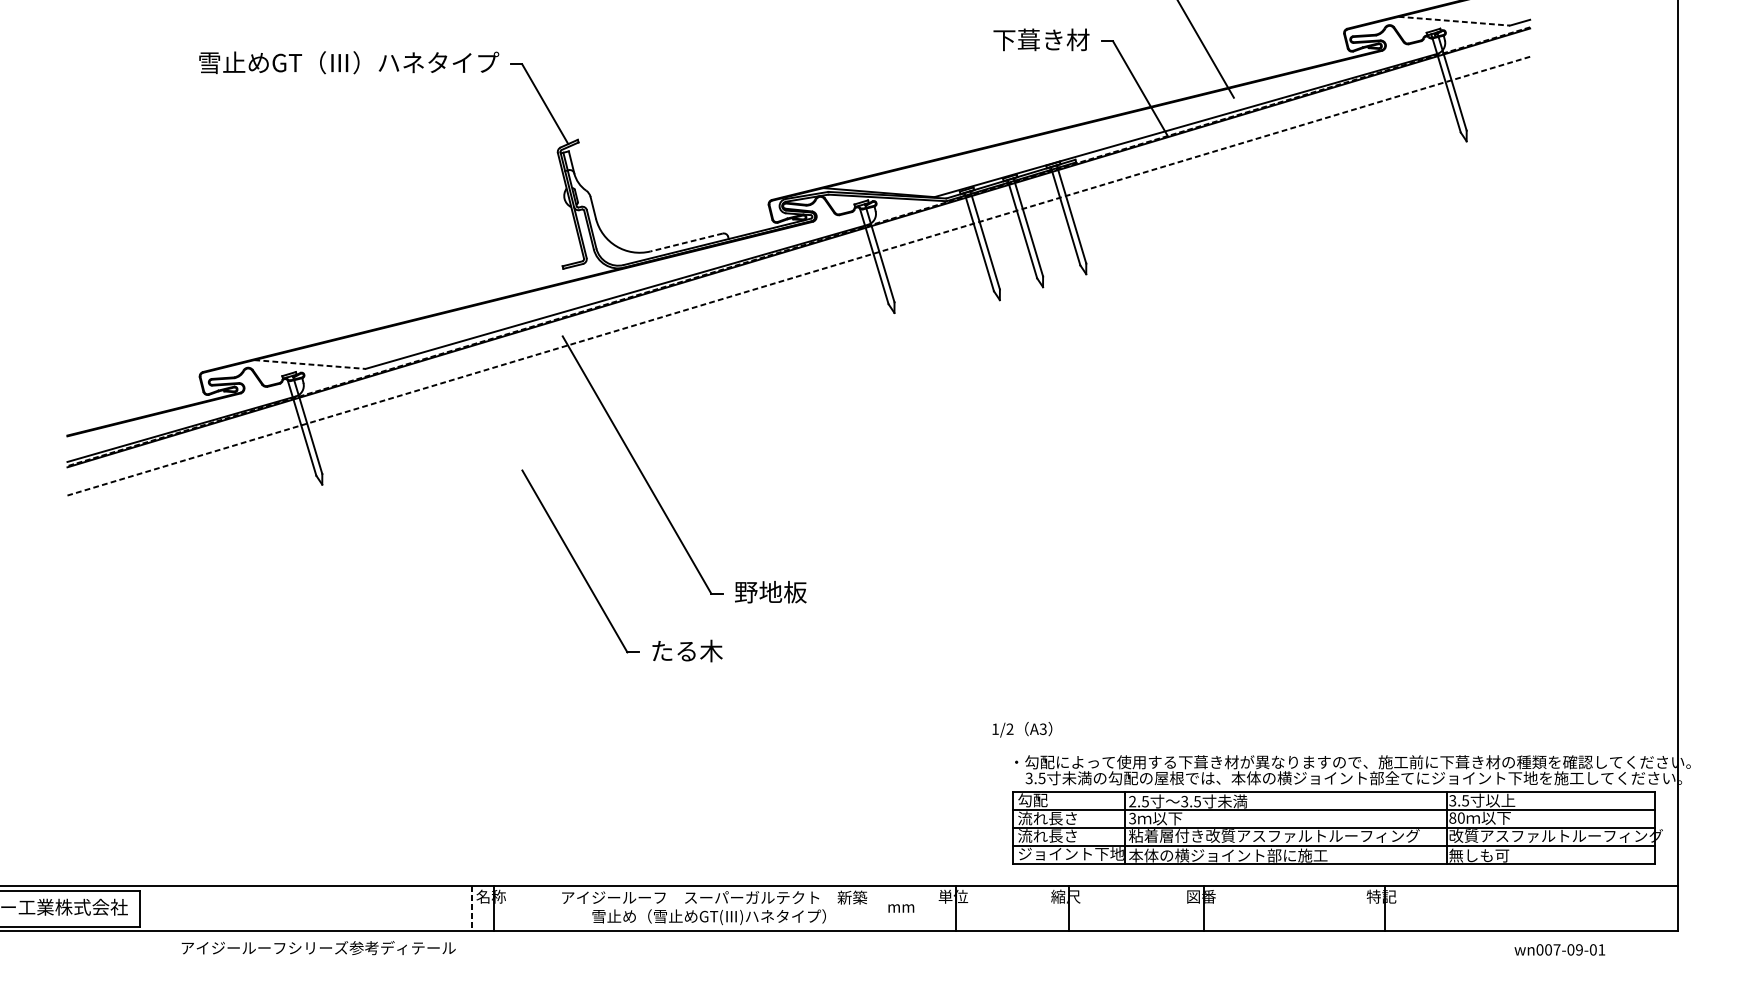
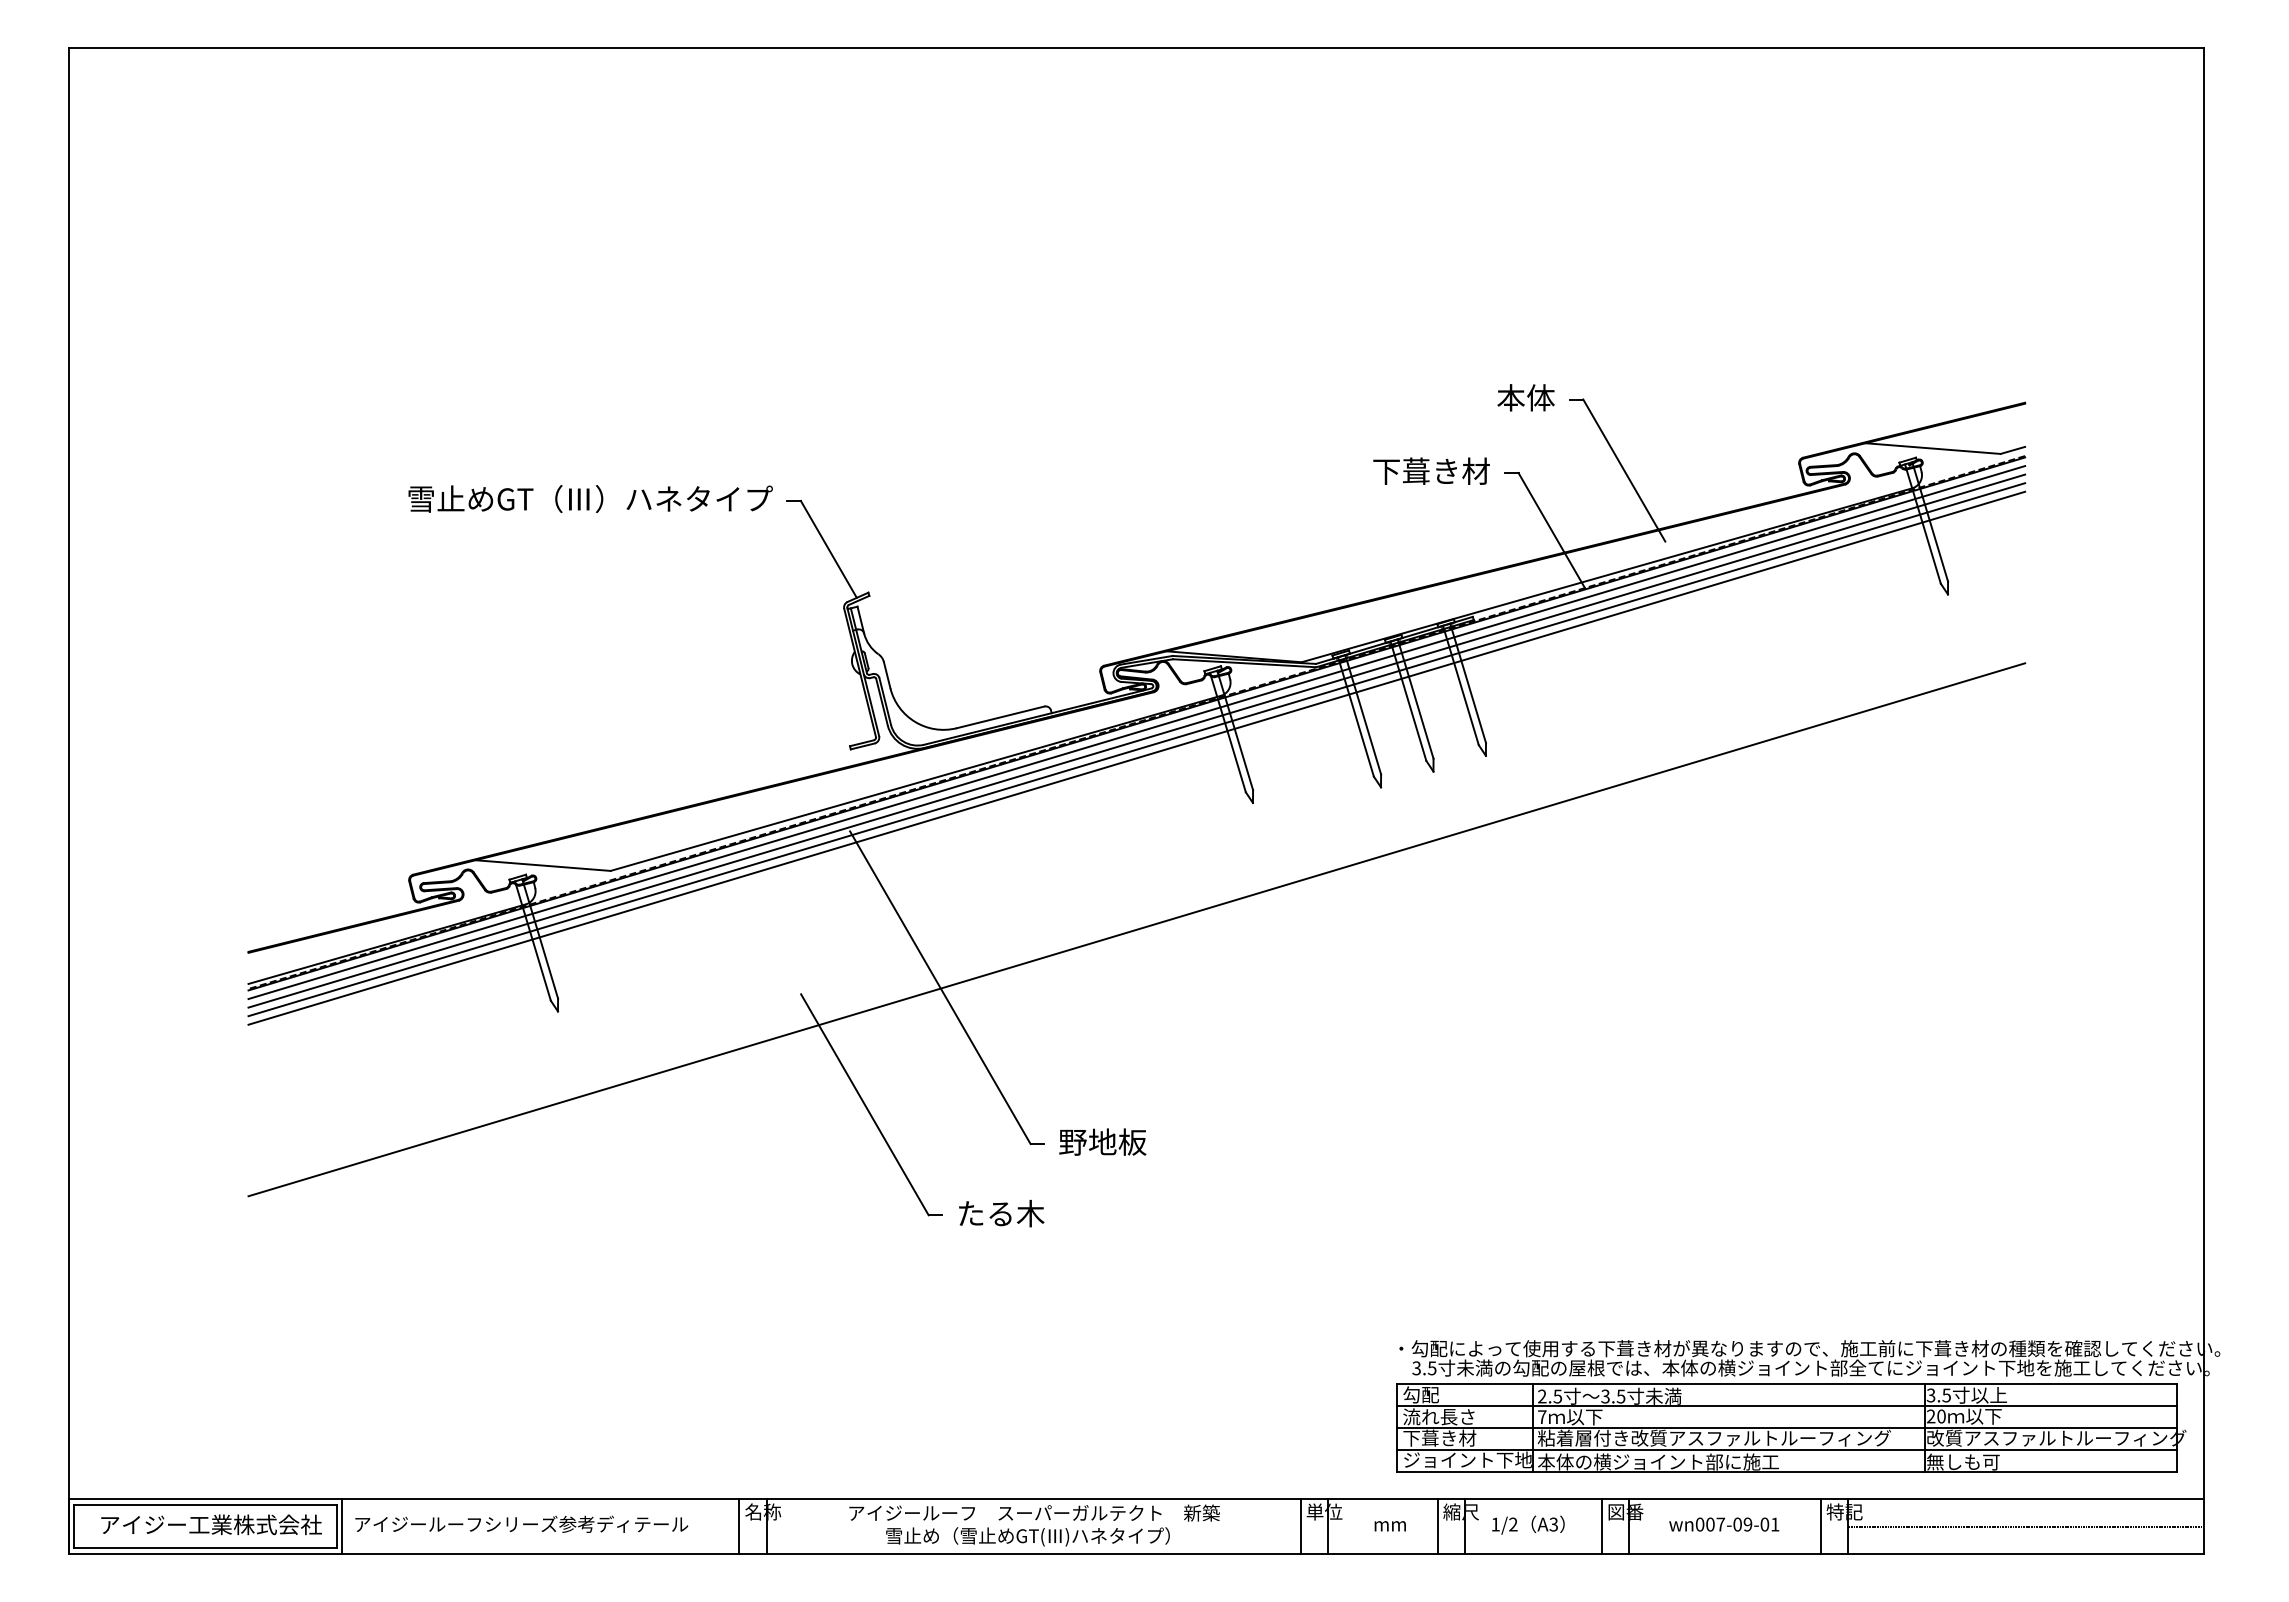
line: (1454, 21) -> (1933, 448), dashed -> solid
line: (686, 242) -> (1000, 717), dashed -> solid
line: (798, 254) -> (1136, 732), added
line: (798, 261) -> (1136, 740), added
line: (798, 268) -> (1136, 749), added
line: (798, 276) -> (1136, 758), dashed -> solid
line: (310, 364) -> (543, 865), dashed -> solid
line: (798, 417) -> (1136, 929), added
text: (1022, 729) -> (1528, 1524), moved
text: (1132, 818) -> (1542, 1417), 3 -> 7
text: (1453, 818) -> (1931, 1416), 80 -> 20
text: (1048, 835) -> (1439, 1437), 流れ長さ -> 下葺き材
line: (144, 908) -> (342, 1526), added
text: (900, 908) -> (1389, 1526), moved
line: (933, 908) -> (1300, 1526), added
line: (1046, 908) -> (1437, 1526), added
line: (1181, 908) -> (1601, 1526), added
line: (1362, 908) -> (1821, 1526), added
line: (1531, 908) -> (2026, 1526), added
line: (471, 909) -> (739, 1527), dashed -> solid
text: (318, 947) -> (521, 1523), moved
text: (1560, 949) -> (1724, 1524), moved

